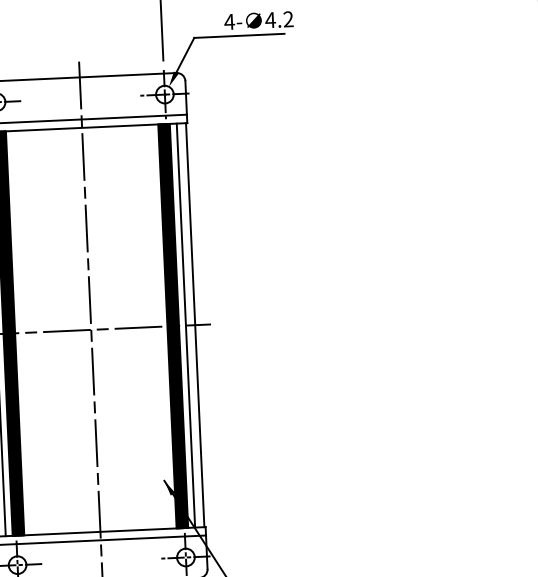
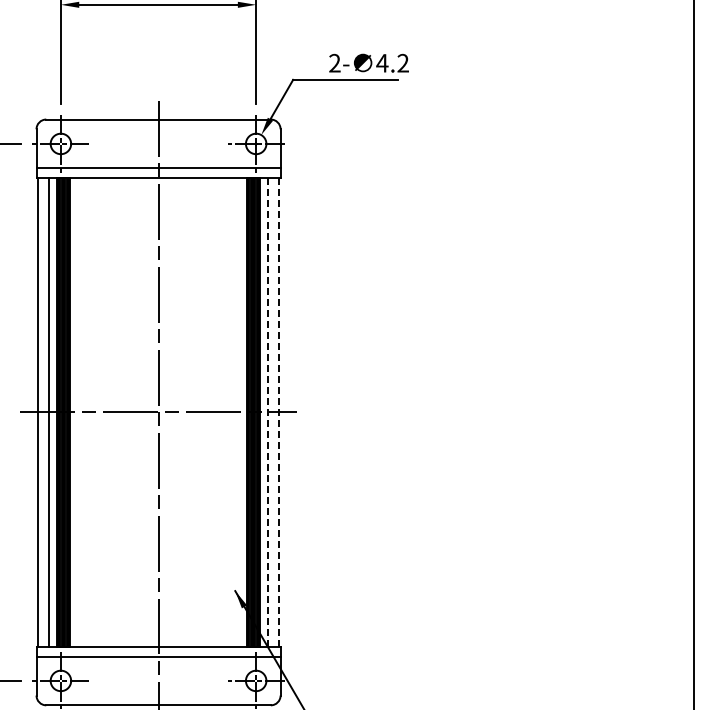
text: (229, 21) -> (334, 62), 4- -> 2-
line: (186, 324) -> (268, 411), solid -> dashed
line: (195, 324) -> (279, 411), solid -> dashed

